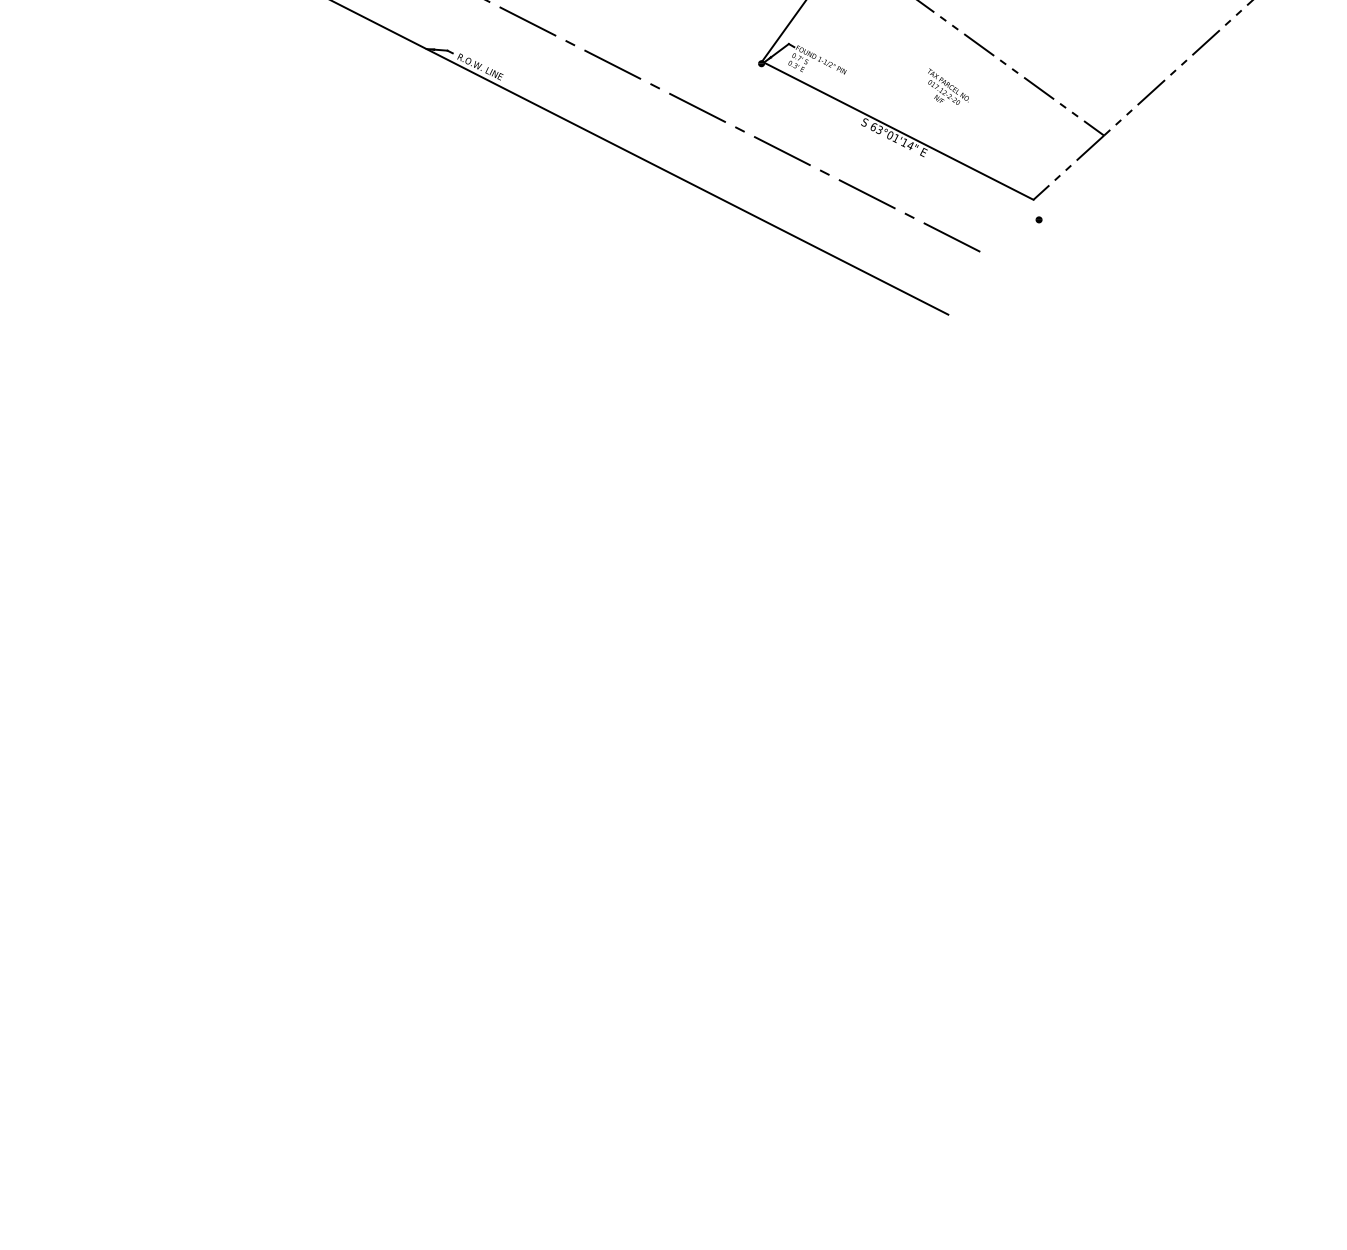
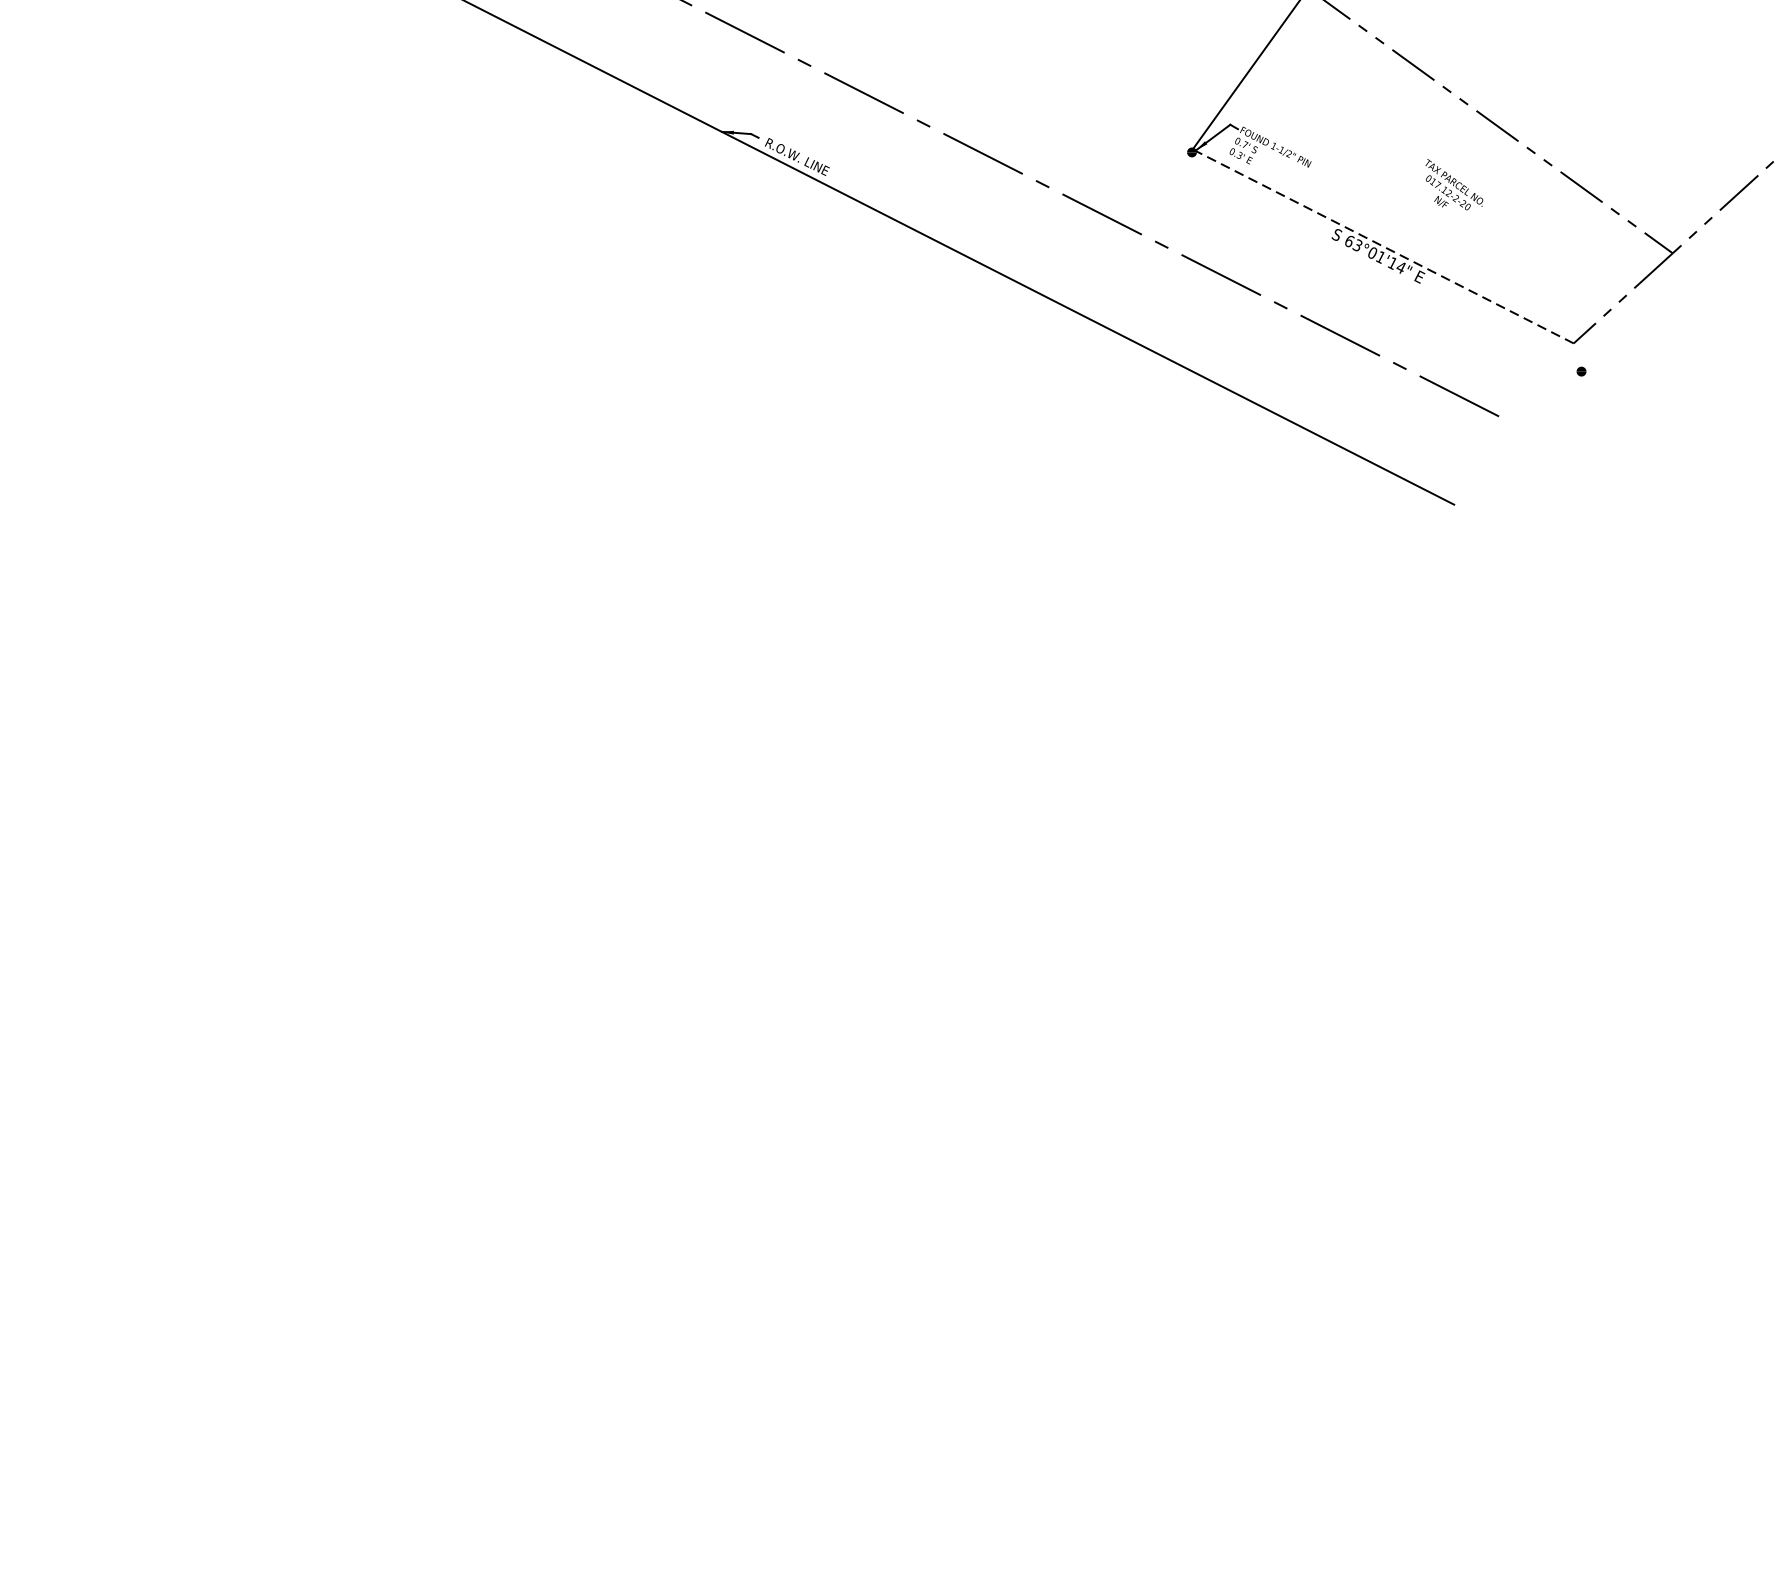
line: (897, 130) -> (1382, 246), solid -> dashed

